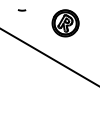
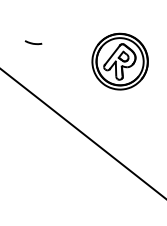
curve: (21, 10) -> (32, 43), moved

